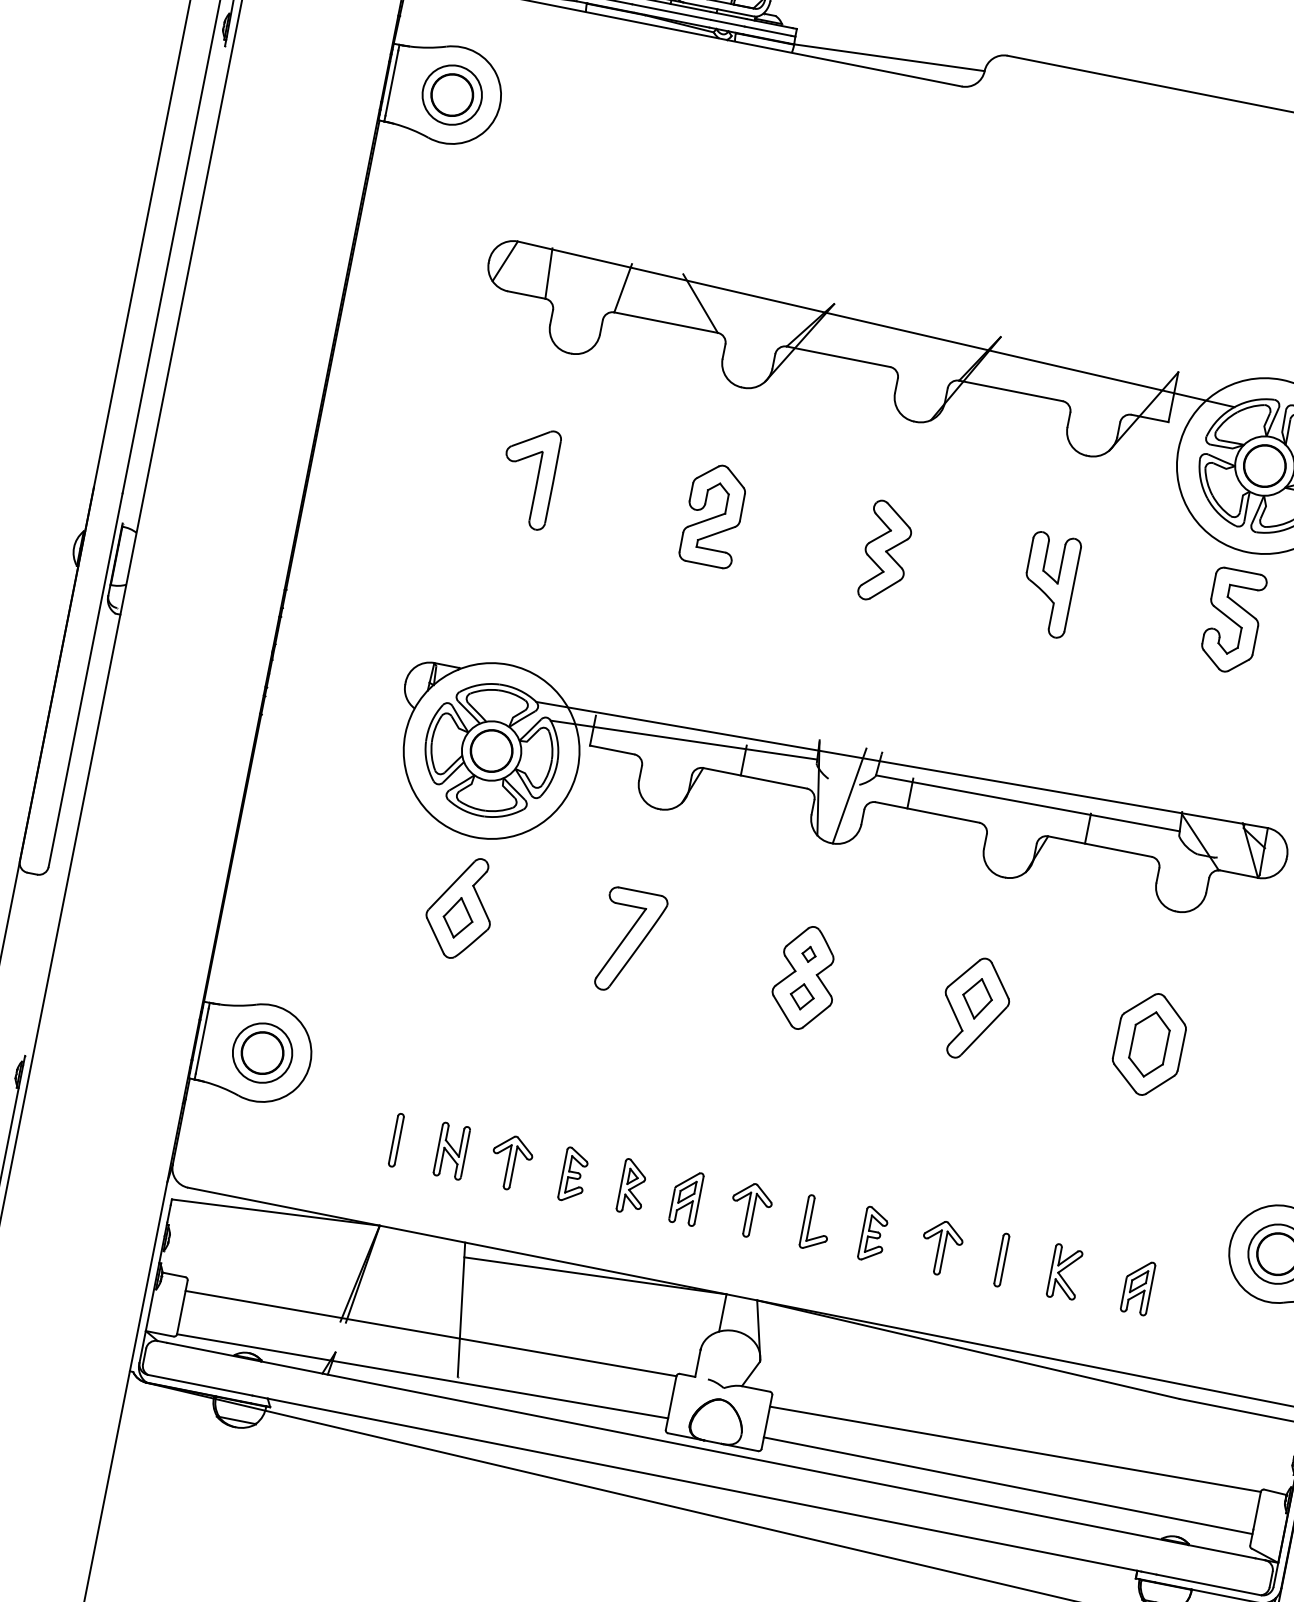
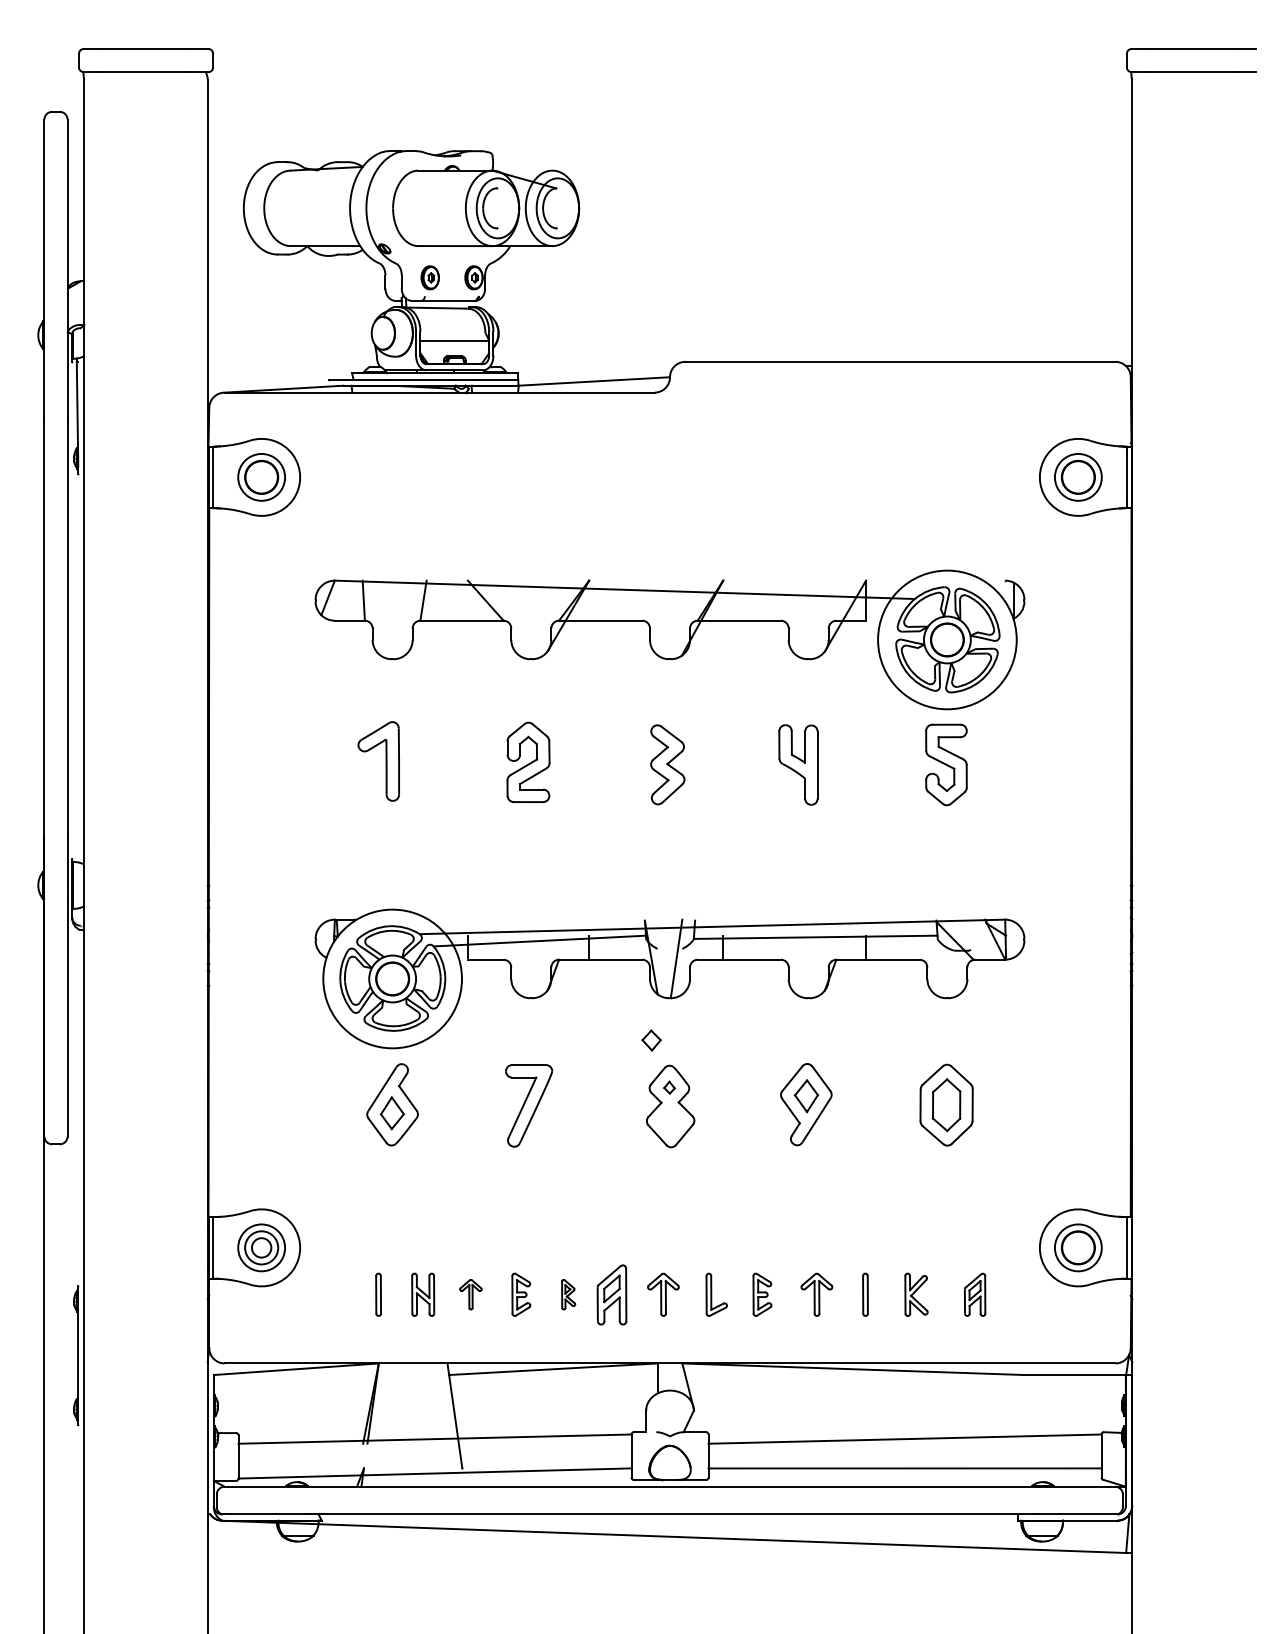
part: (802, 996) -> (651, 1040), moved
circle: (262, 1052) -> (261, 1247), size x0.6
part: (510, 1162) -> (470, 1294), size x0.7
part: (632, 1186) -> (568, 1294), size x0.7
part: (686, 1197) -> (611, 1294), size x1.4

